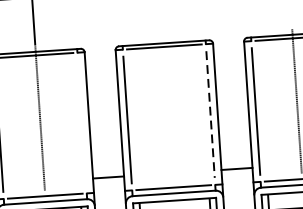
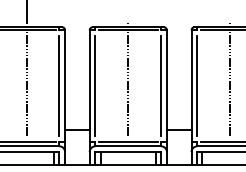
line: (168, 110) -> (128, 80), added
line: (210, 115) -> (161, 86), dashed -> solid
line: (82, 122) -> (59, 85), added

